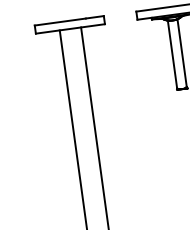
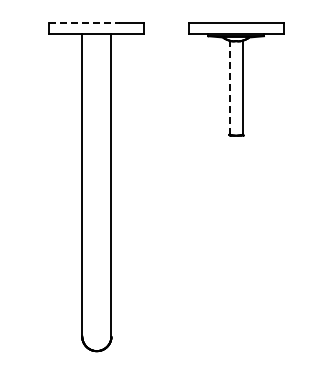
line: (60, 21) -> (84, 22), solid -> dashed
line: (172, 54) -> (229, 87), solid -> dashed

